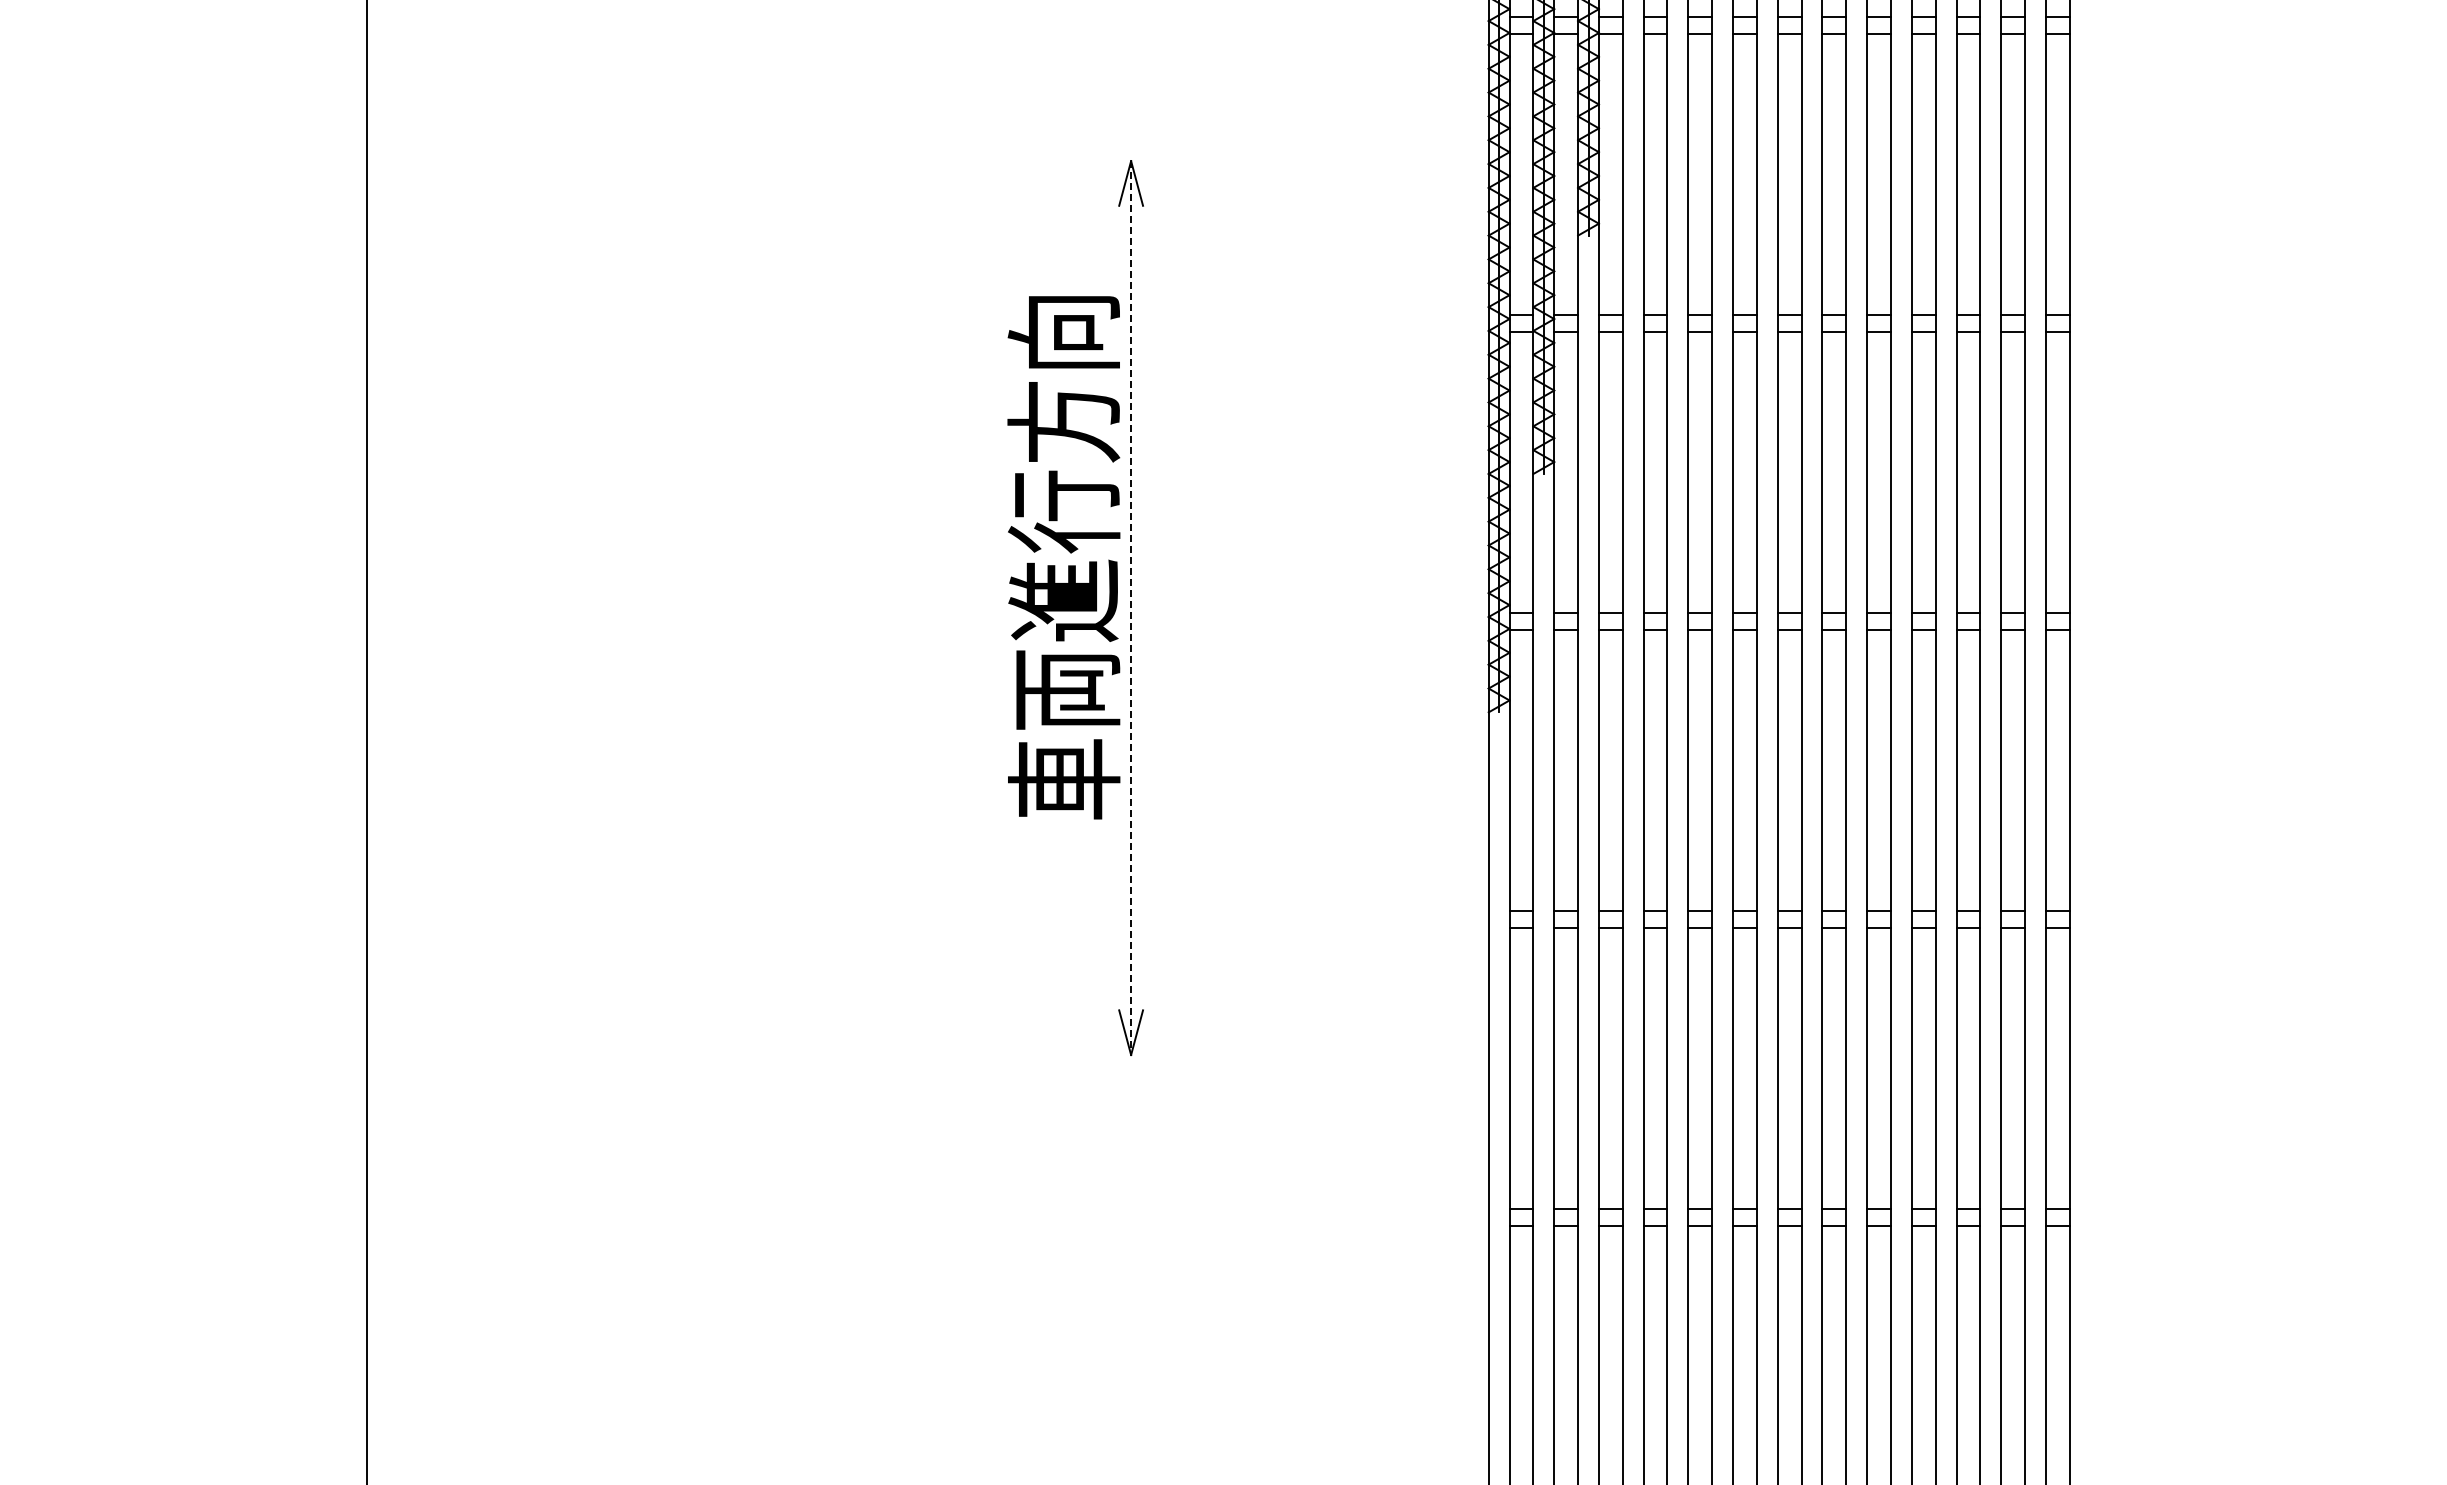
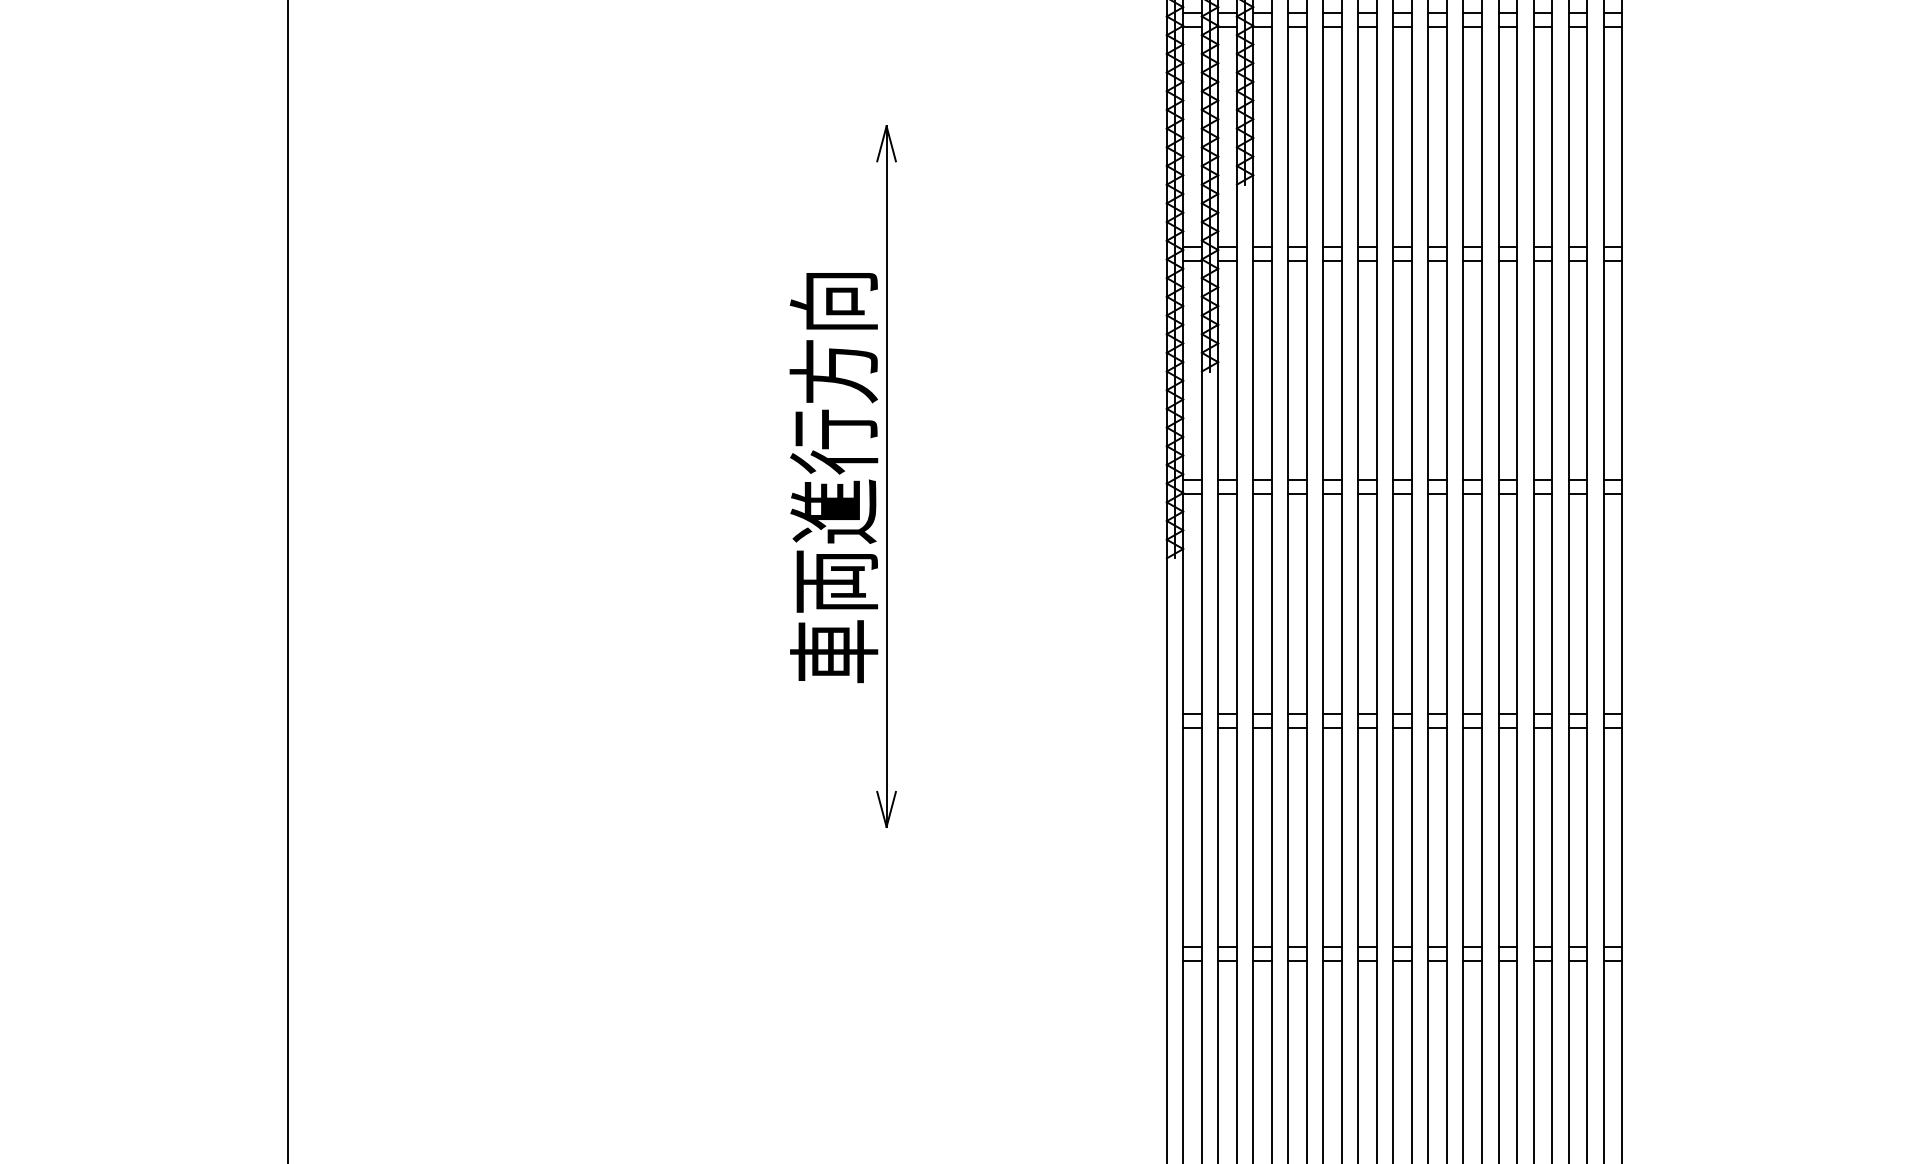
text: (1063, 557) -> (833, 477), moved
line: (1131, 608) -> (886, 476), dashed -> solid

